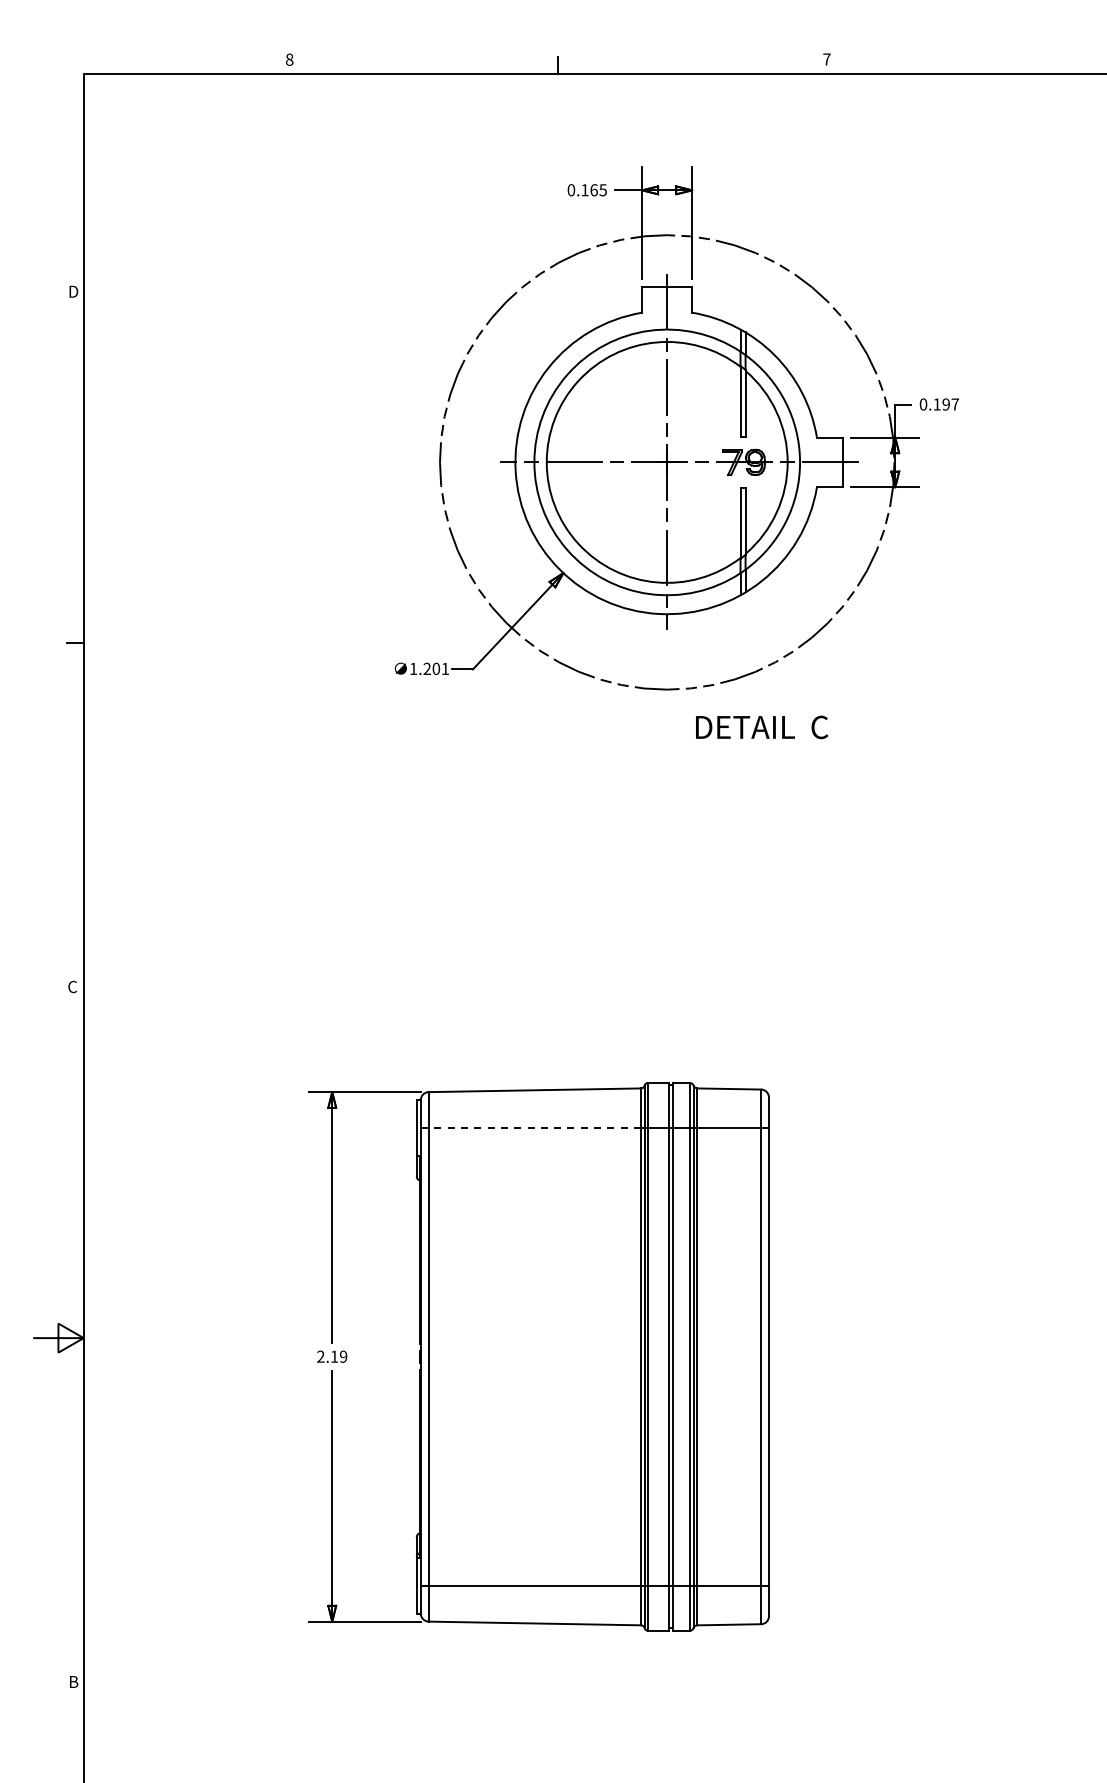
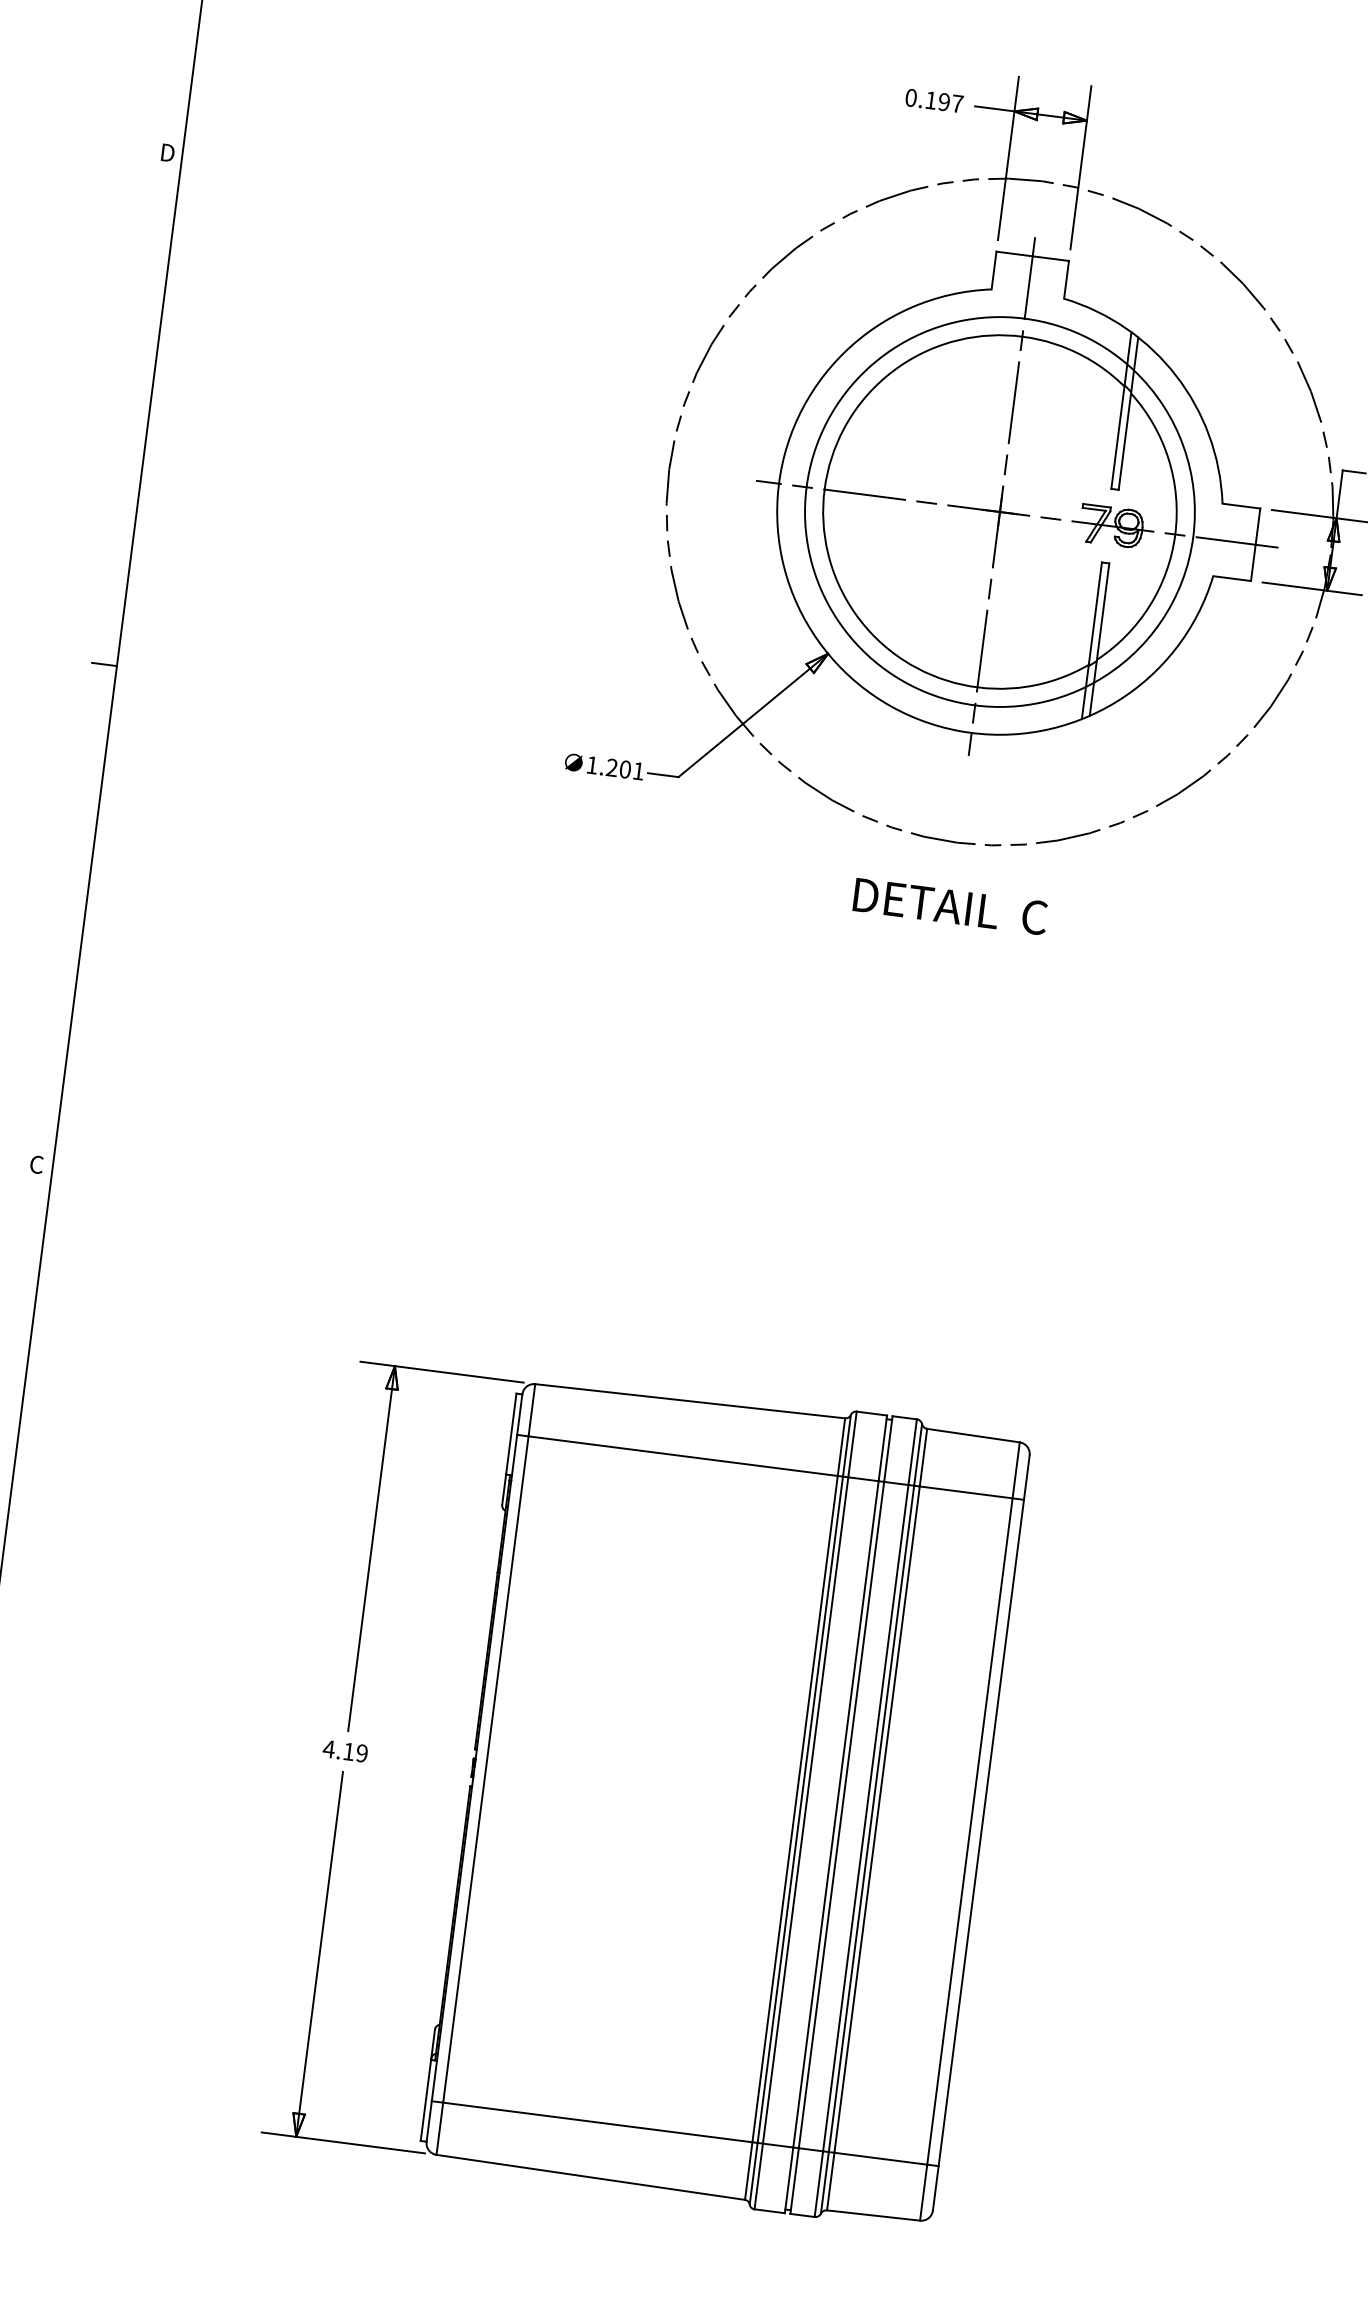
text: (598, 190) -> (950, 103), 0.165 -> 0.197
text: (762, 727) -> (951, 906), moved
line: (534, 1128) -> (682, 1456), dashed -> solid
text: (320, 1356) -> (328, 1748), 2.19 -> 4.19

